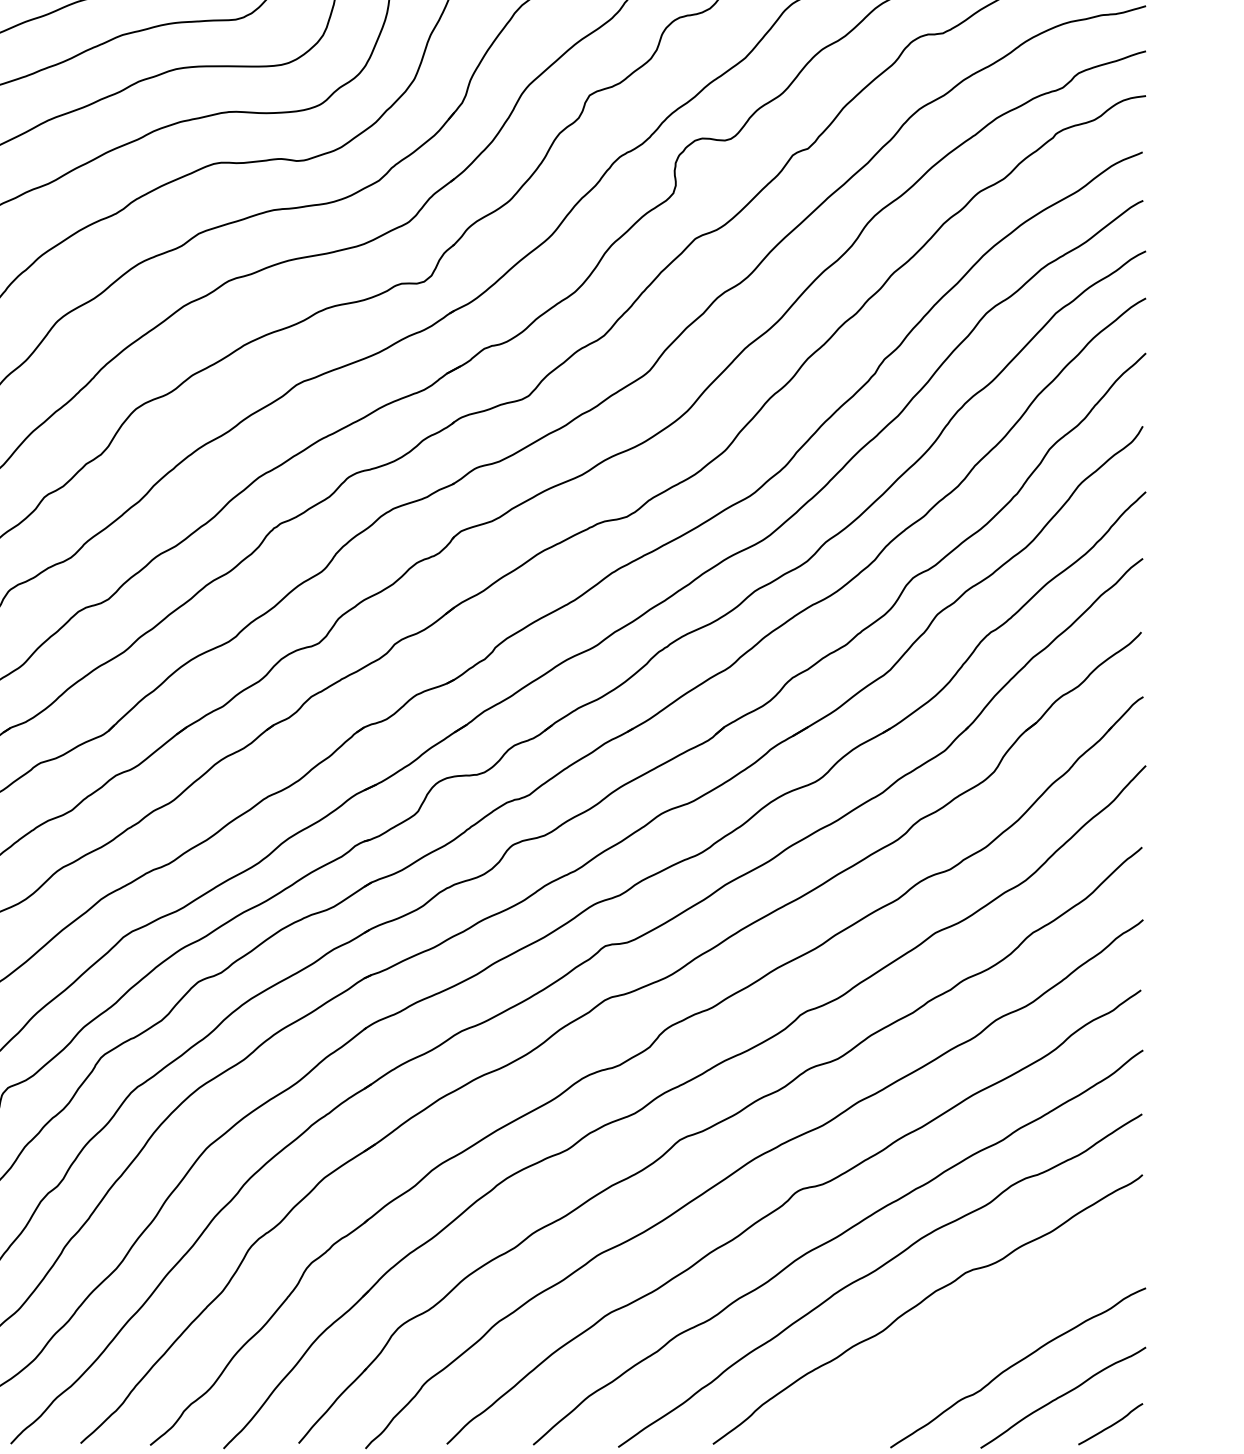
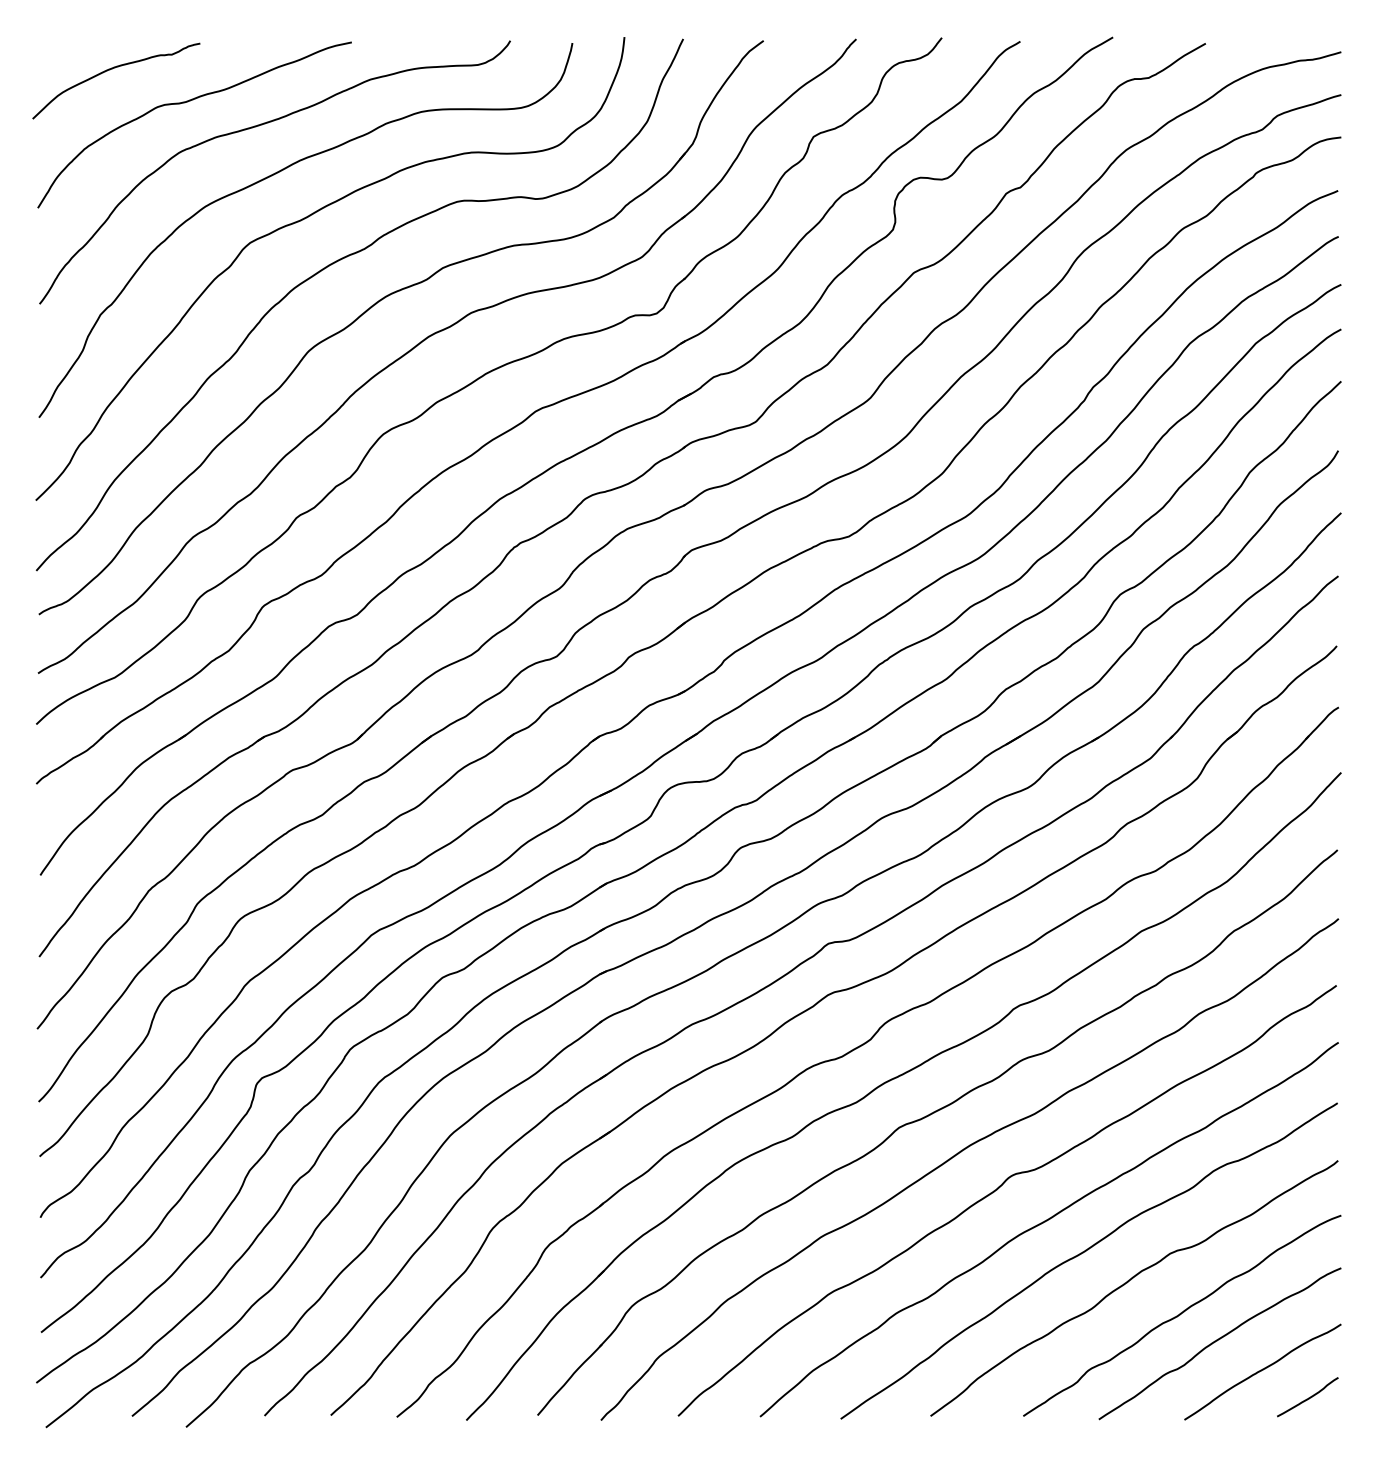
curve: (977, 1337) -> (1181, 1314), added

